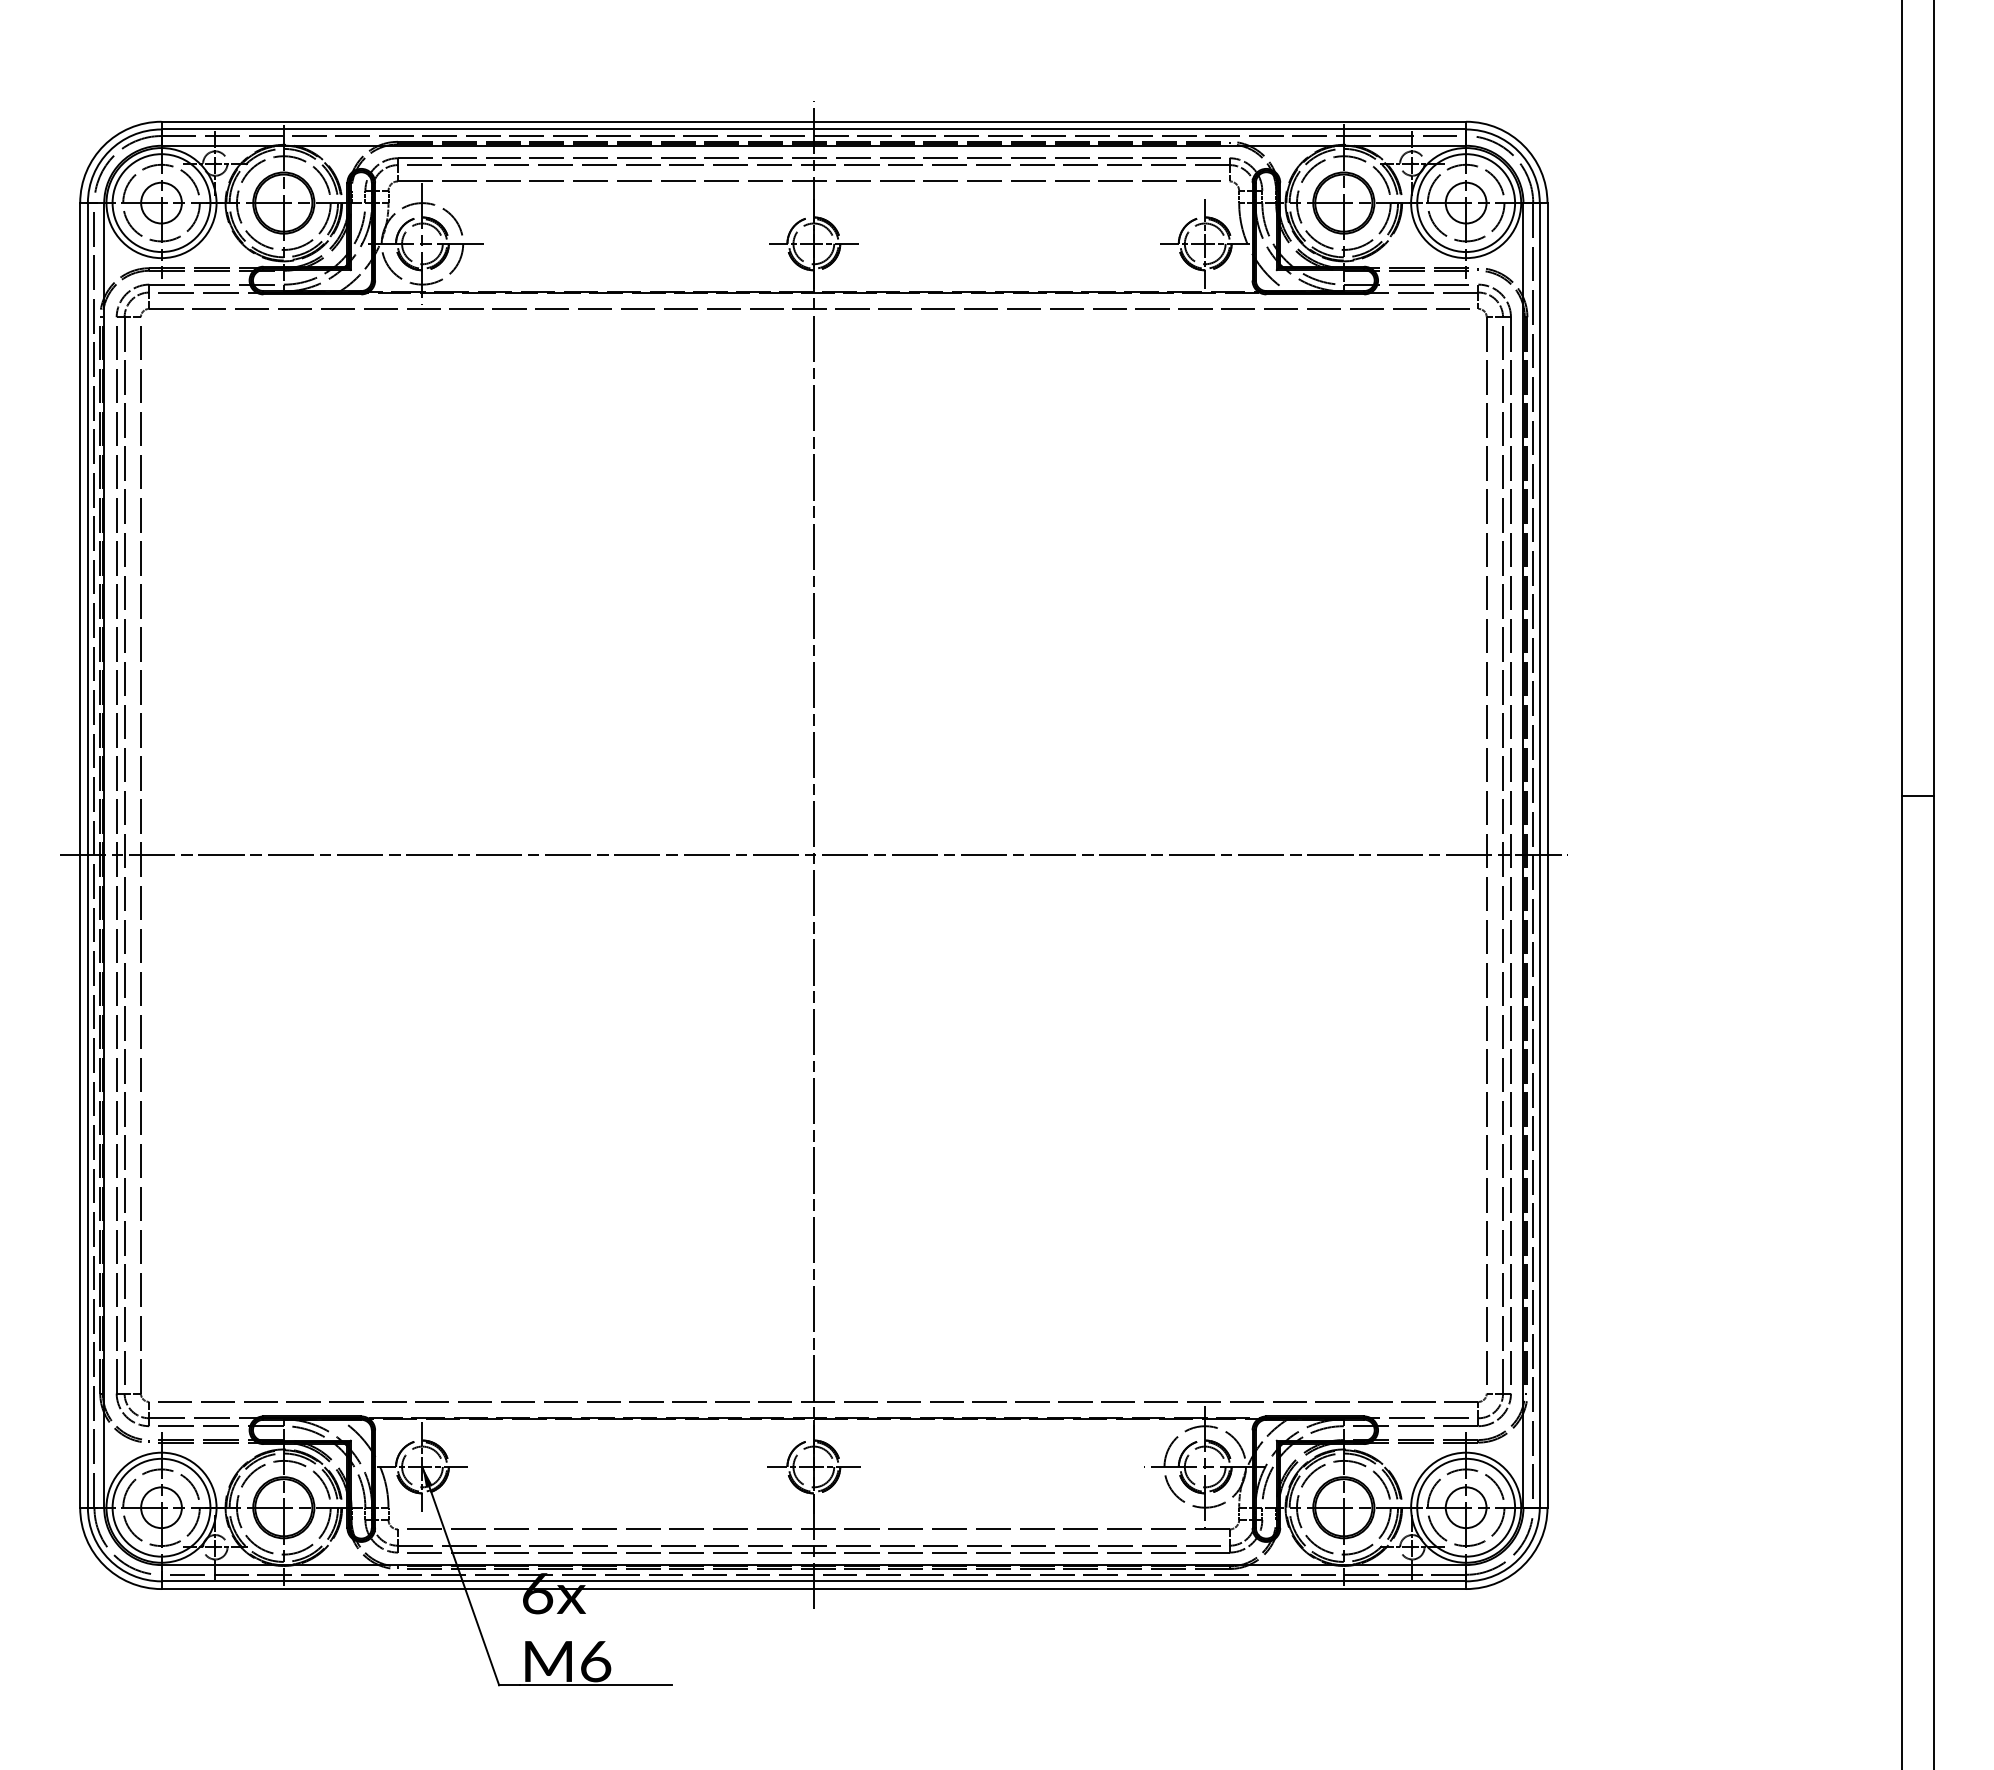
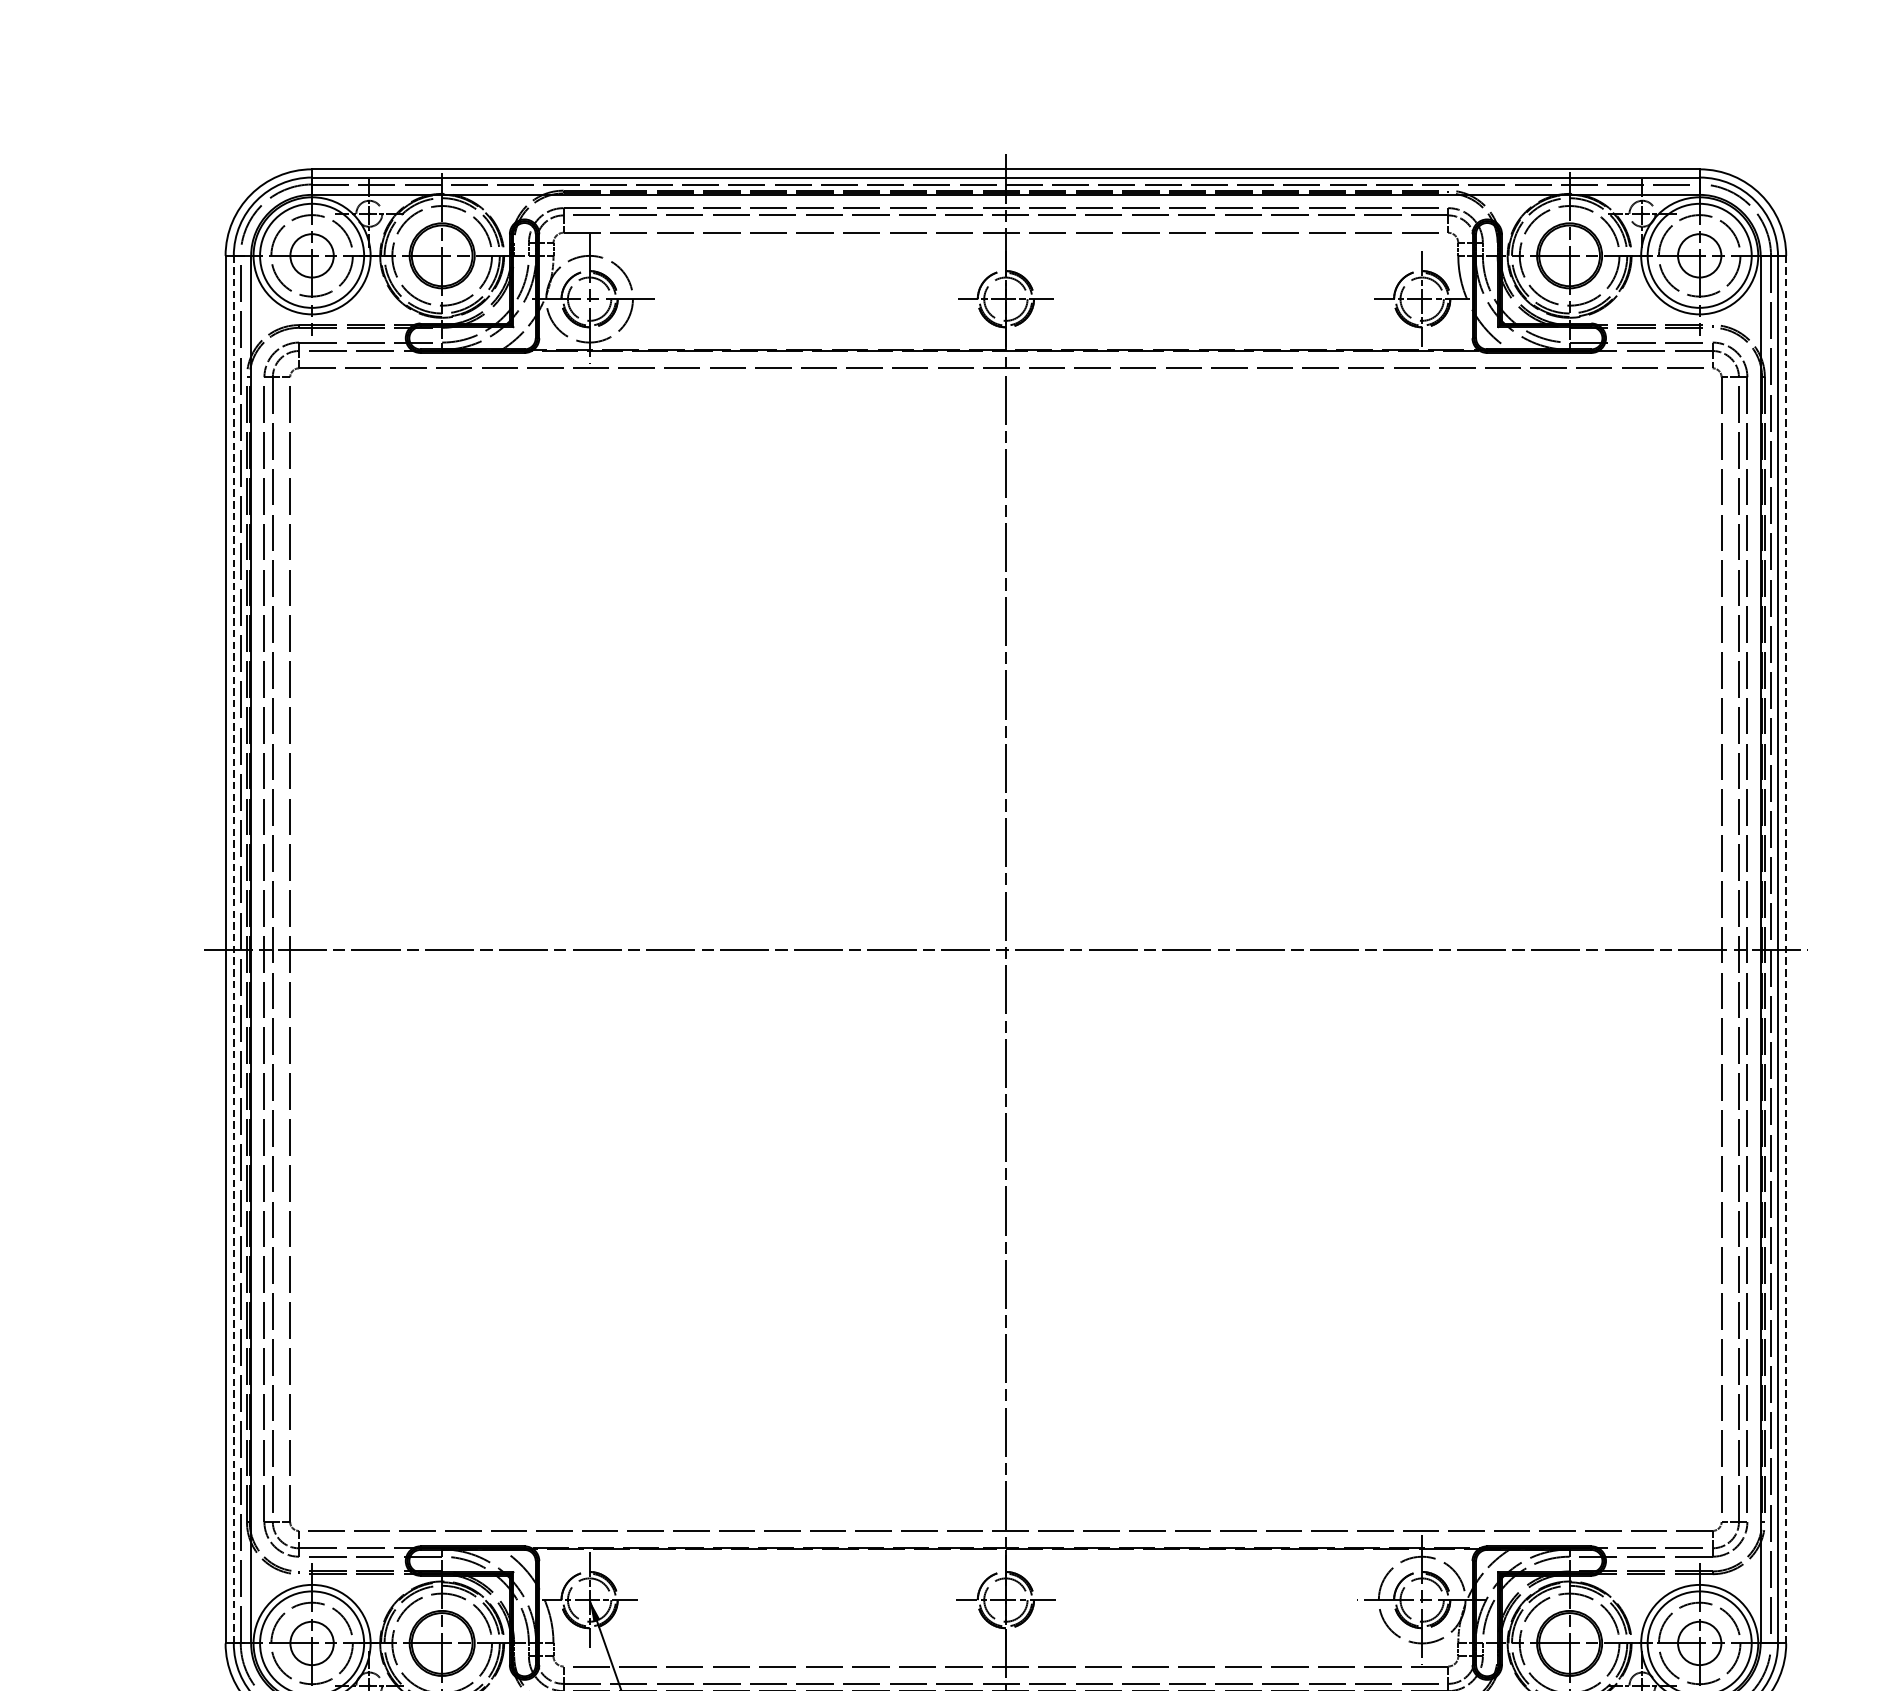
line: (87, 854) -> (233, 948), solid -> dashed
line: (1547, 854) -> (1786, 948), solid -> dashed

